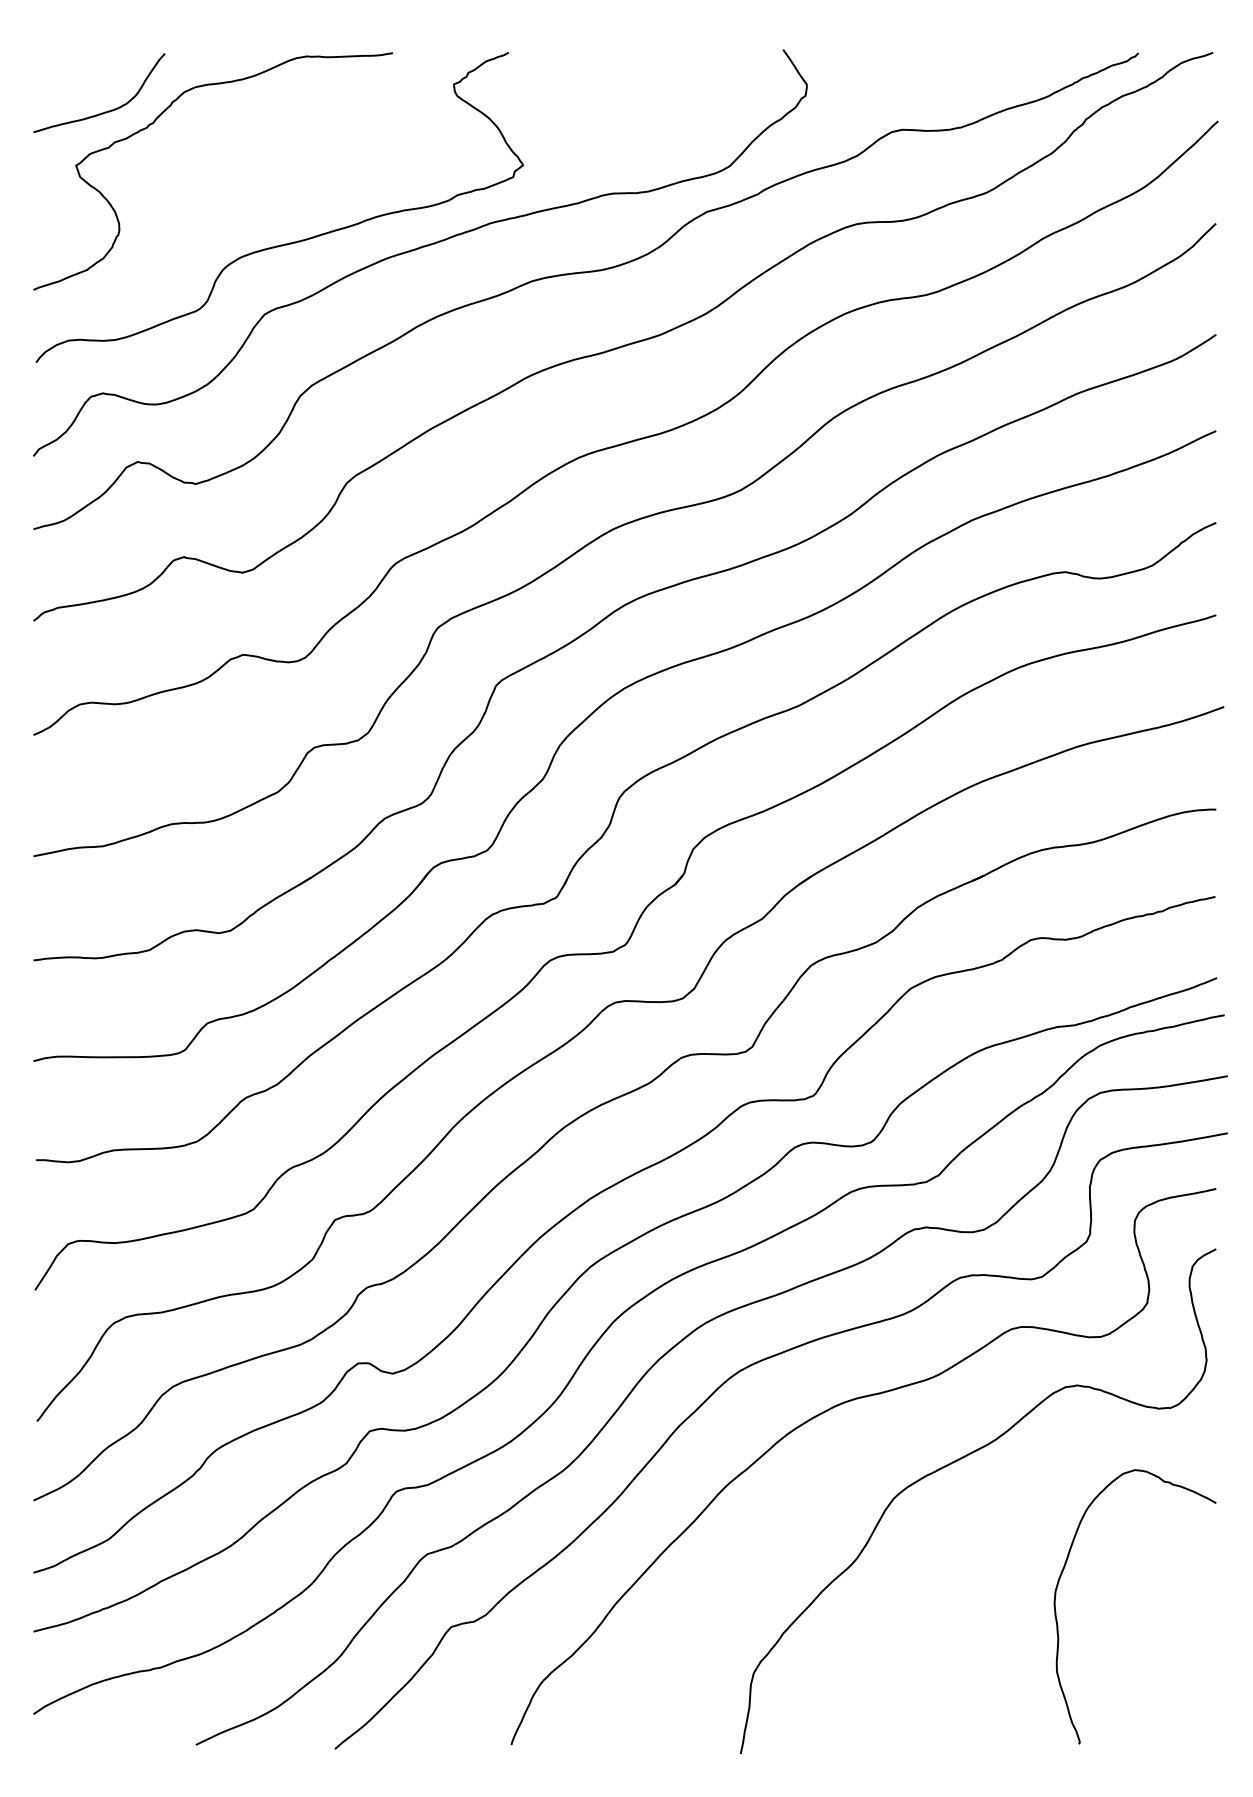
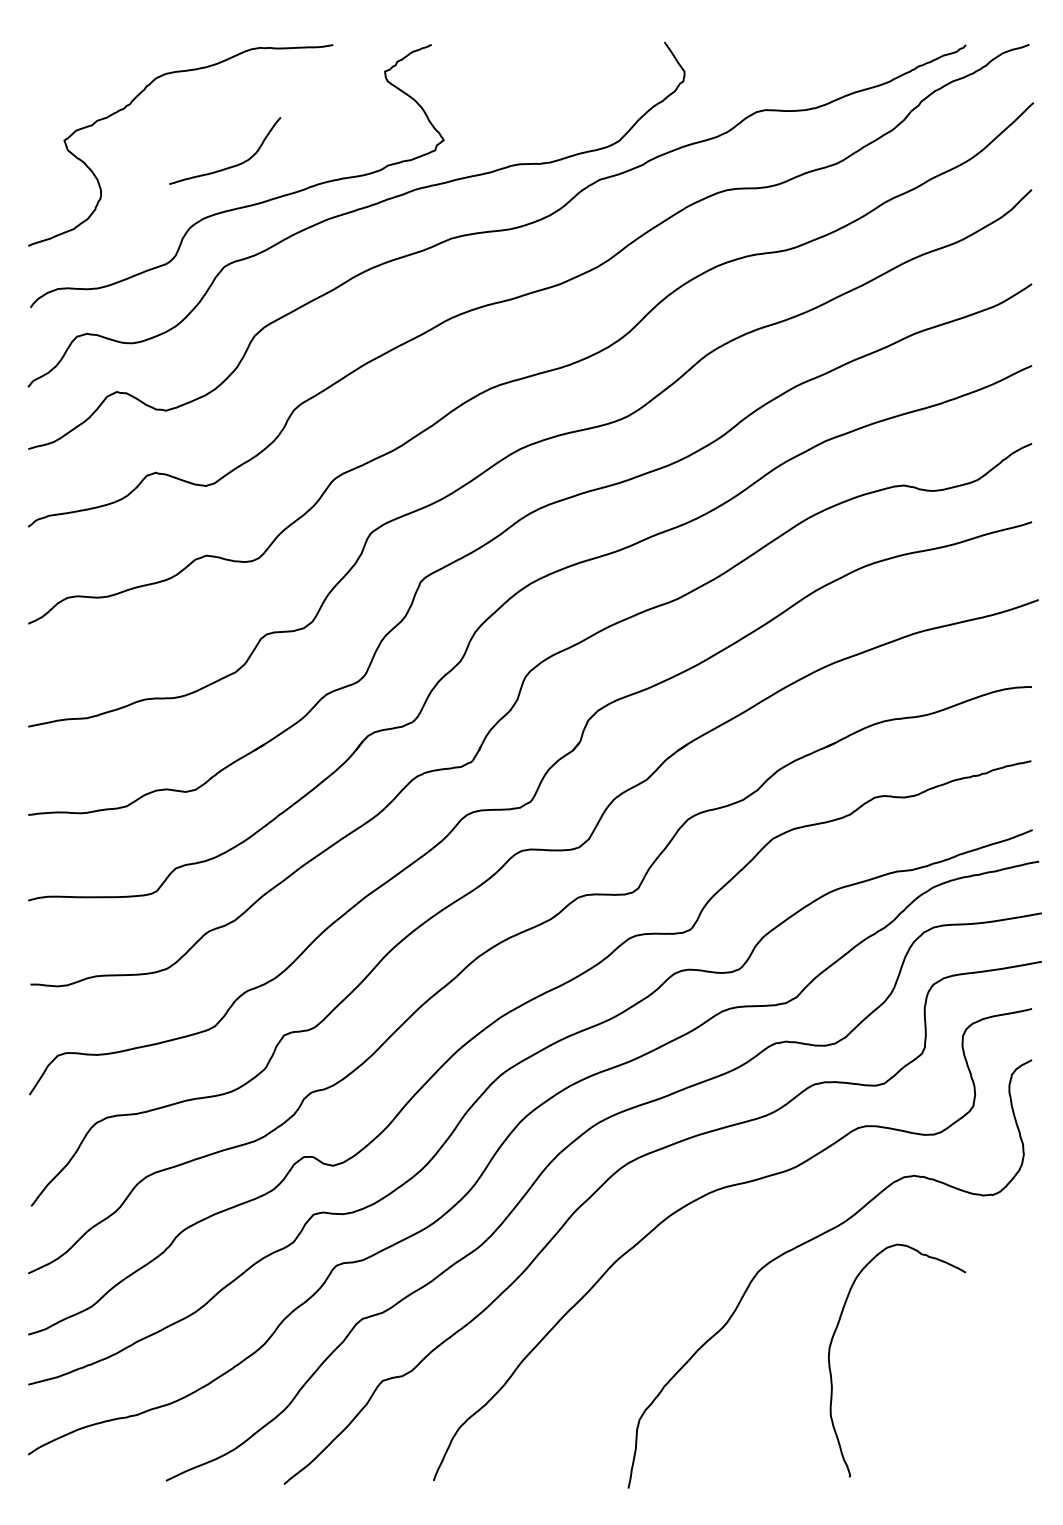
curve: (104, 111) -> (229, 166), moved
curve: (1057, 1619) -> (831, 1371), moved

